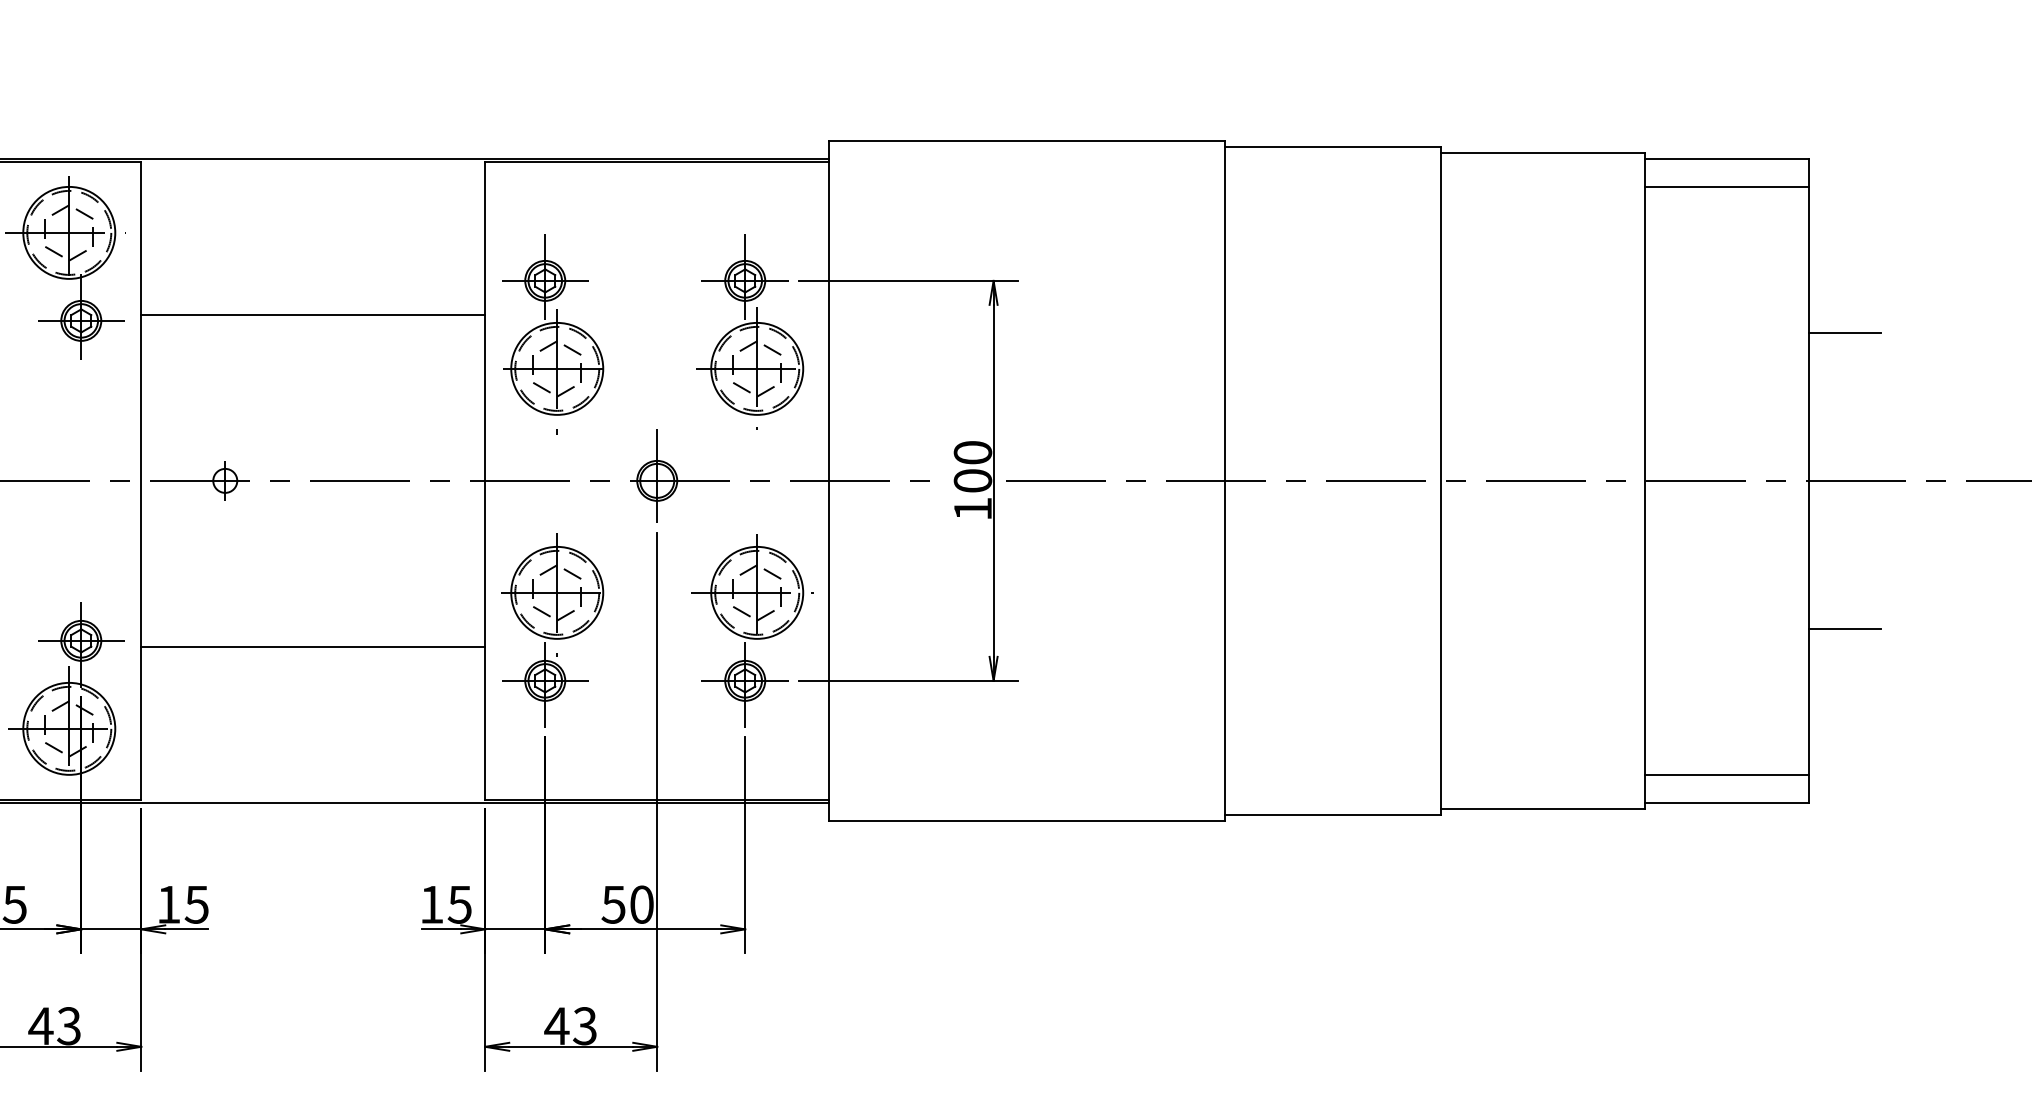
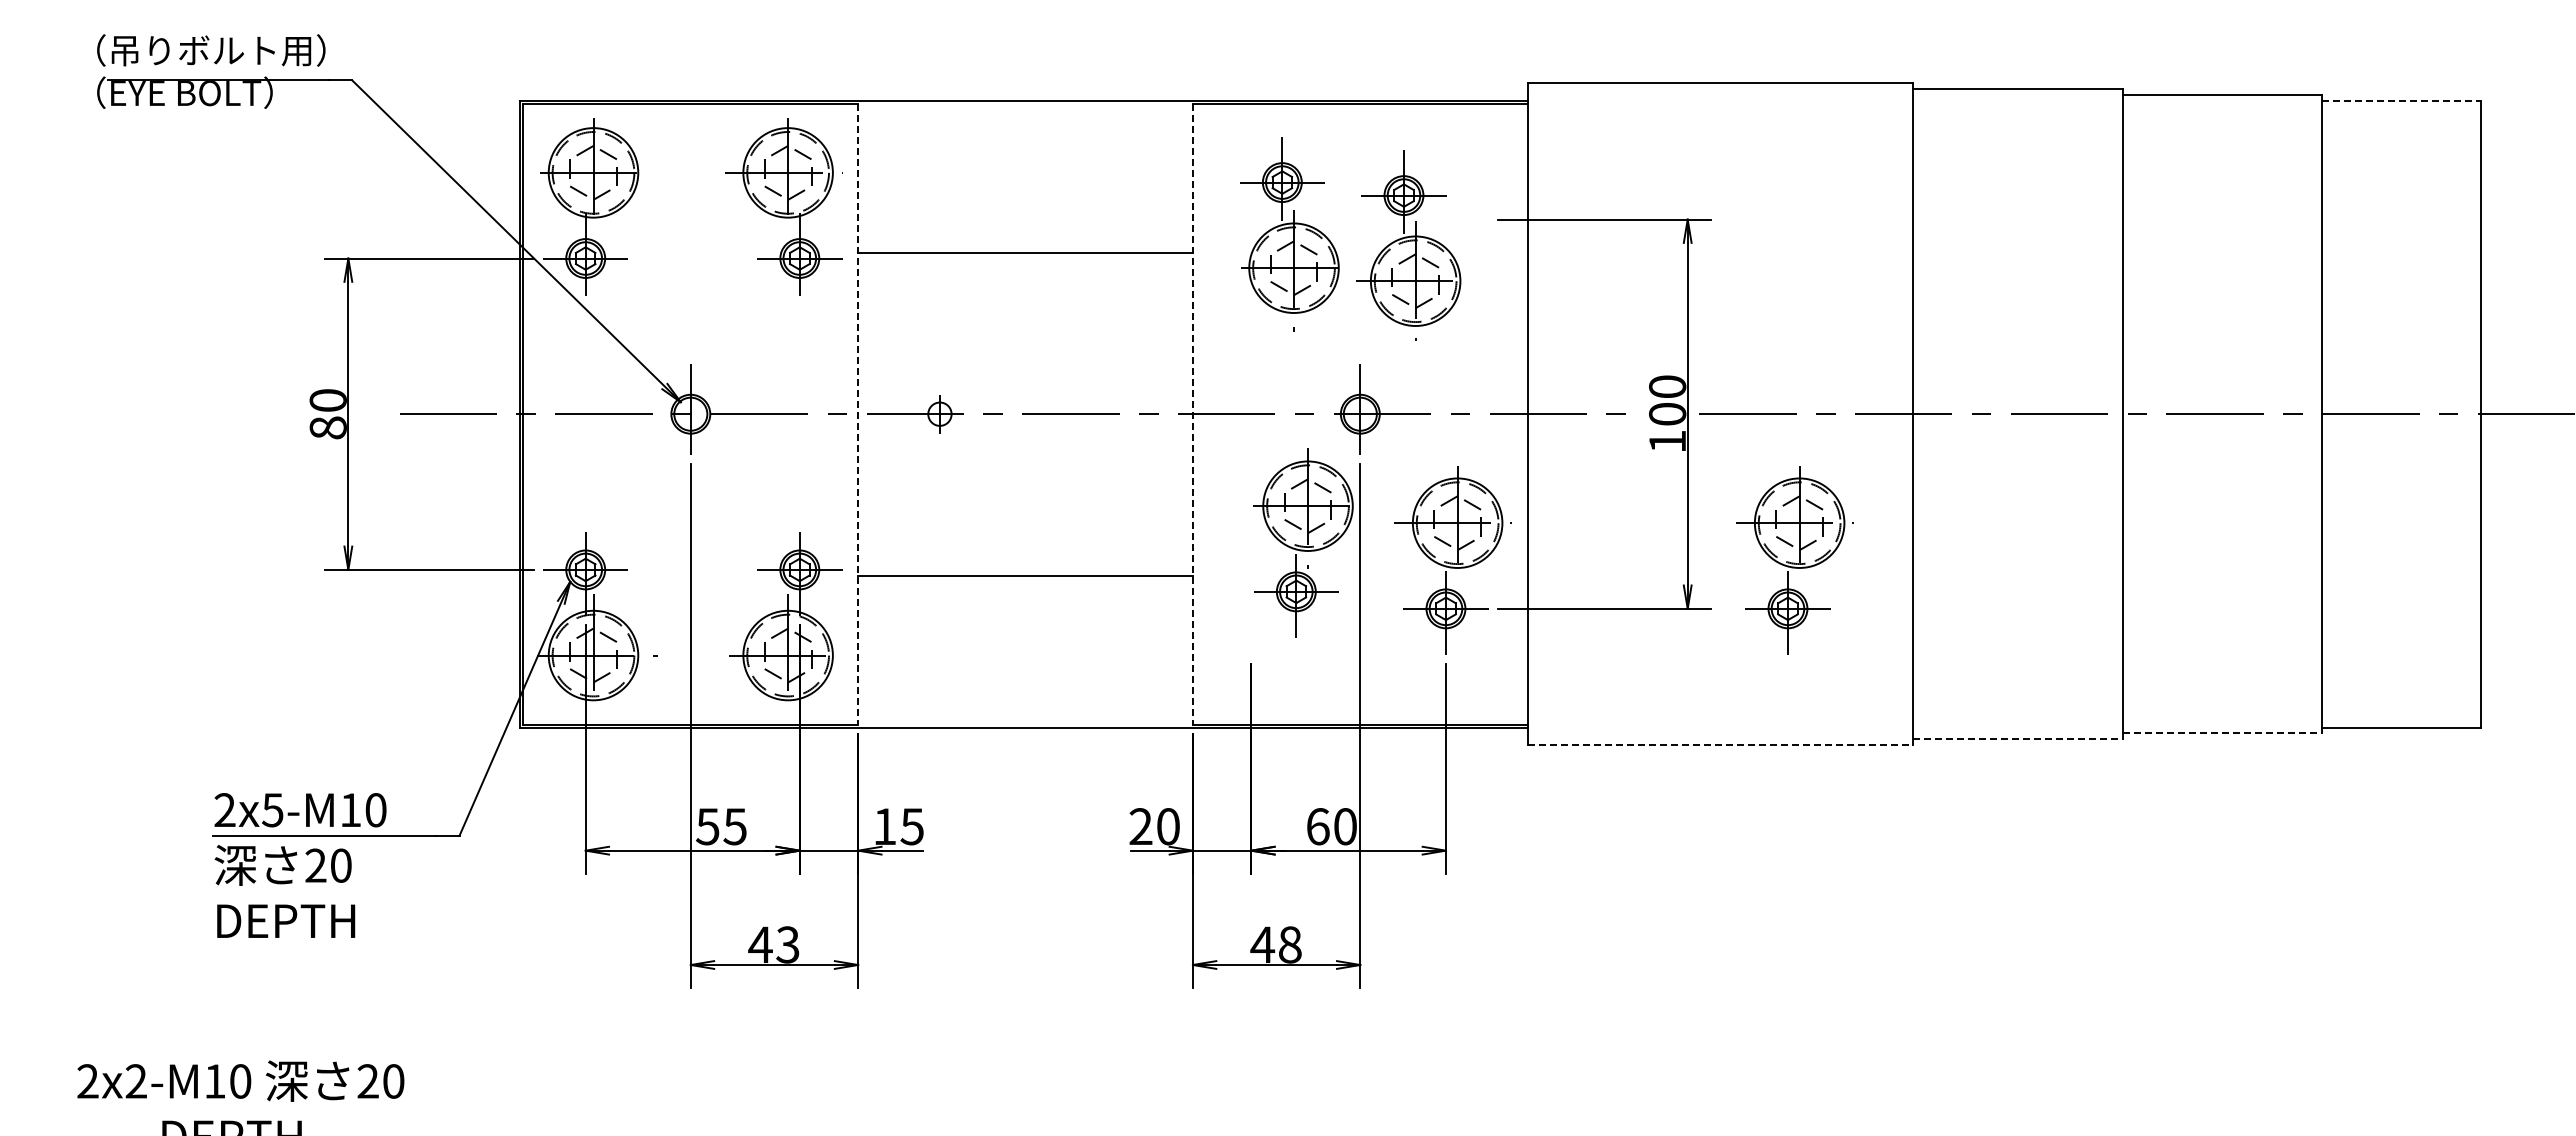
line: (1727, 158) -> (2401, 100), solid -> dashed
line: (1727, 187) -> (2401, 128), removed
part: (749, 332) -> (1408, 245), moved
line: (1845, 333) -> (2516, 270), removed
part: (552, 334) -> (1289, 234), moved
line: (141, 481) -> (858, 414), solid -> dashed
line: (484, 481) -> (1192, 414), solid -> dashed
line: (1845, 629) -> (2516, 558), removed
part: (552, 630) -> (1303, 542), moved
part: (1103, 631) -> (1794, 560), added
line: (1727, 775) -> (2401, 700), removed
line: (1544, 808) -> (2223, 733), solid -> dashed
line: (1333, 815) -> (2018, 739), solid -> dashed
line: (1027, 821) -> (1720, 745), solid -> dashed
text: (445, 904) -> (1154, 826), 15 -> 20
text: (613, 904) -> (1317, 826), 50 -> 60
text: (584, 1025) -> (1289, 944), 43 -> 48

